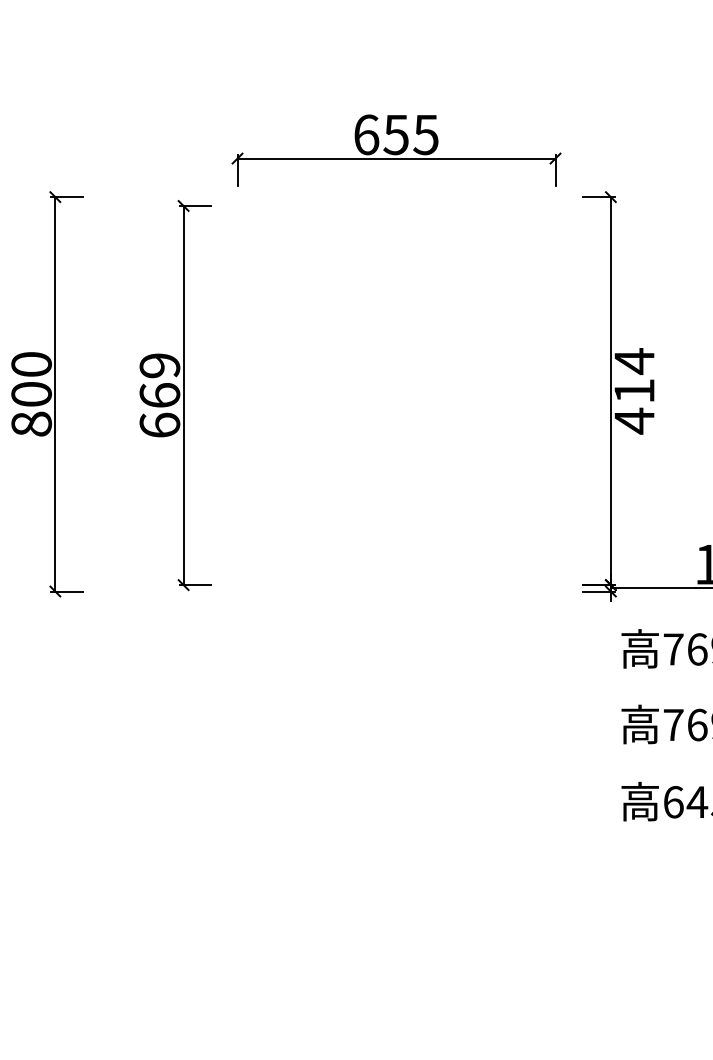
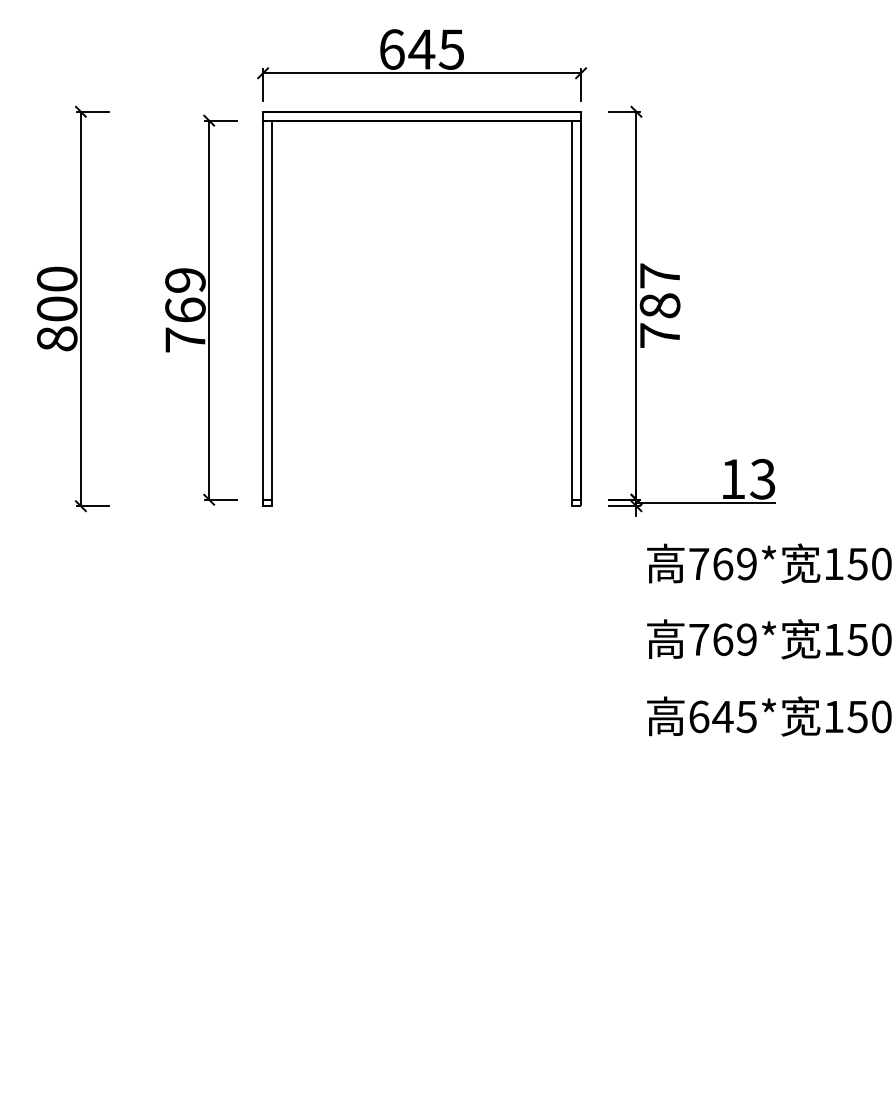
text: (395, 134) -> (421, 49), 655 -> 645
text: (633, 390) -> (659, 305), 414 -> 787
part: (246, 393) -> (272, 308), added
text: (159, 424) -> (185, 339), 669 -> 769

